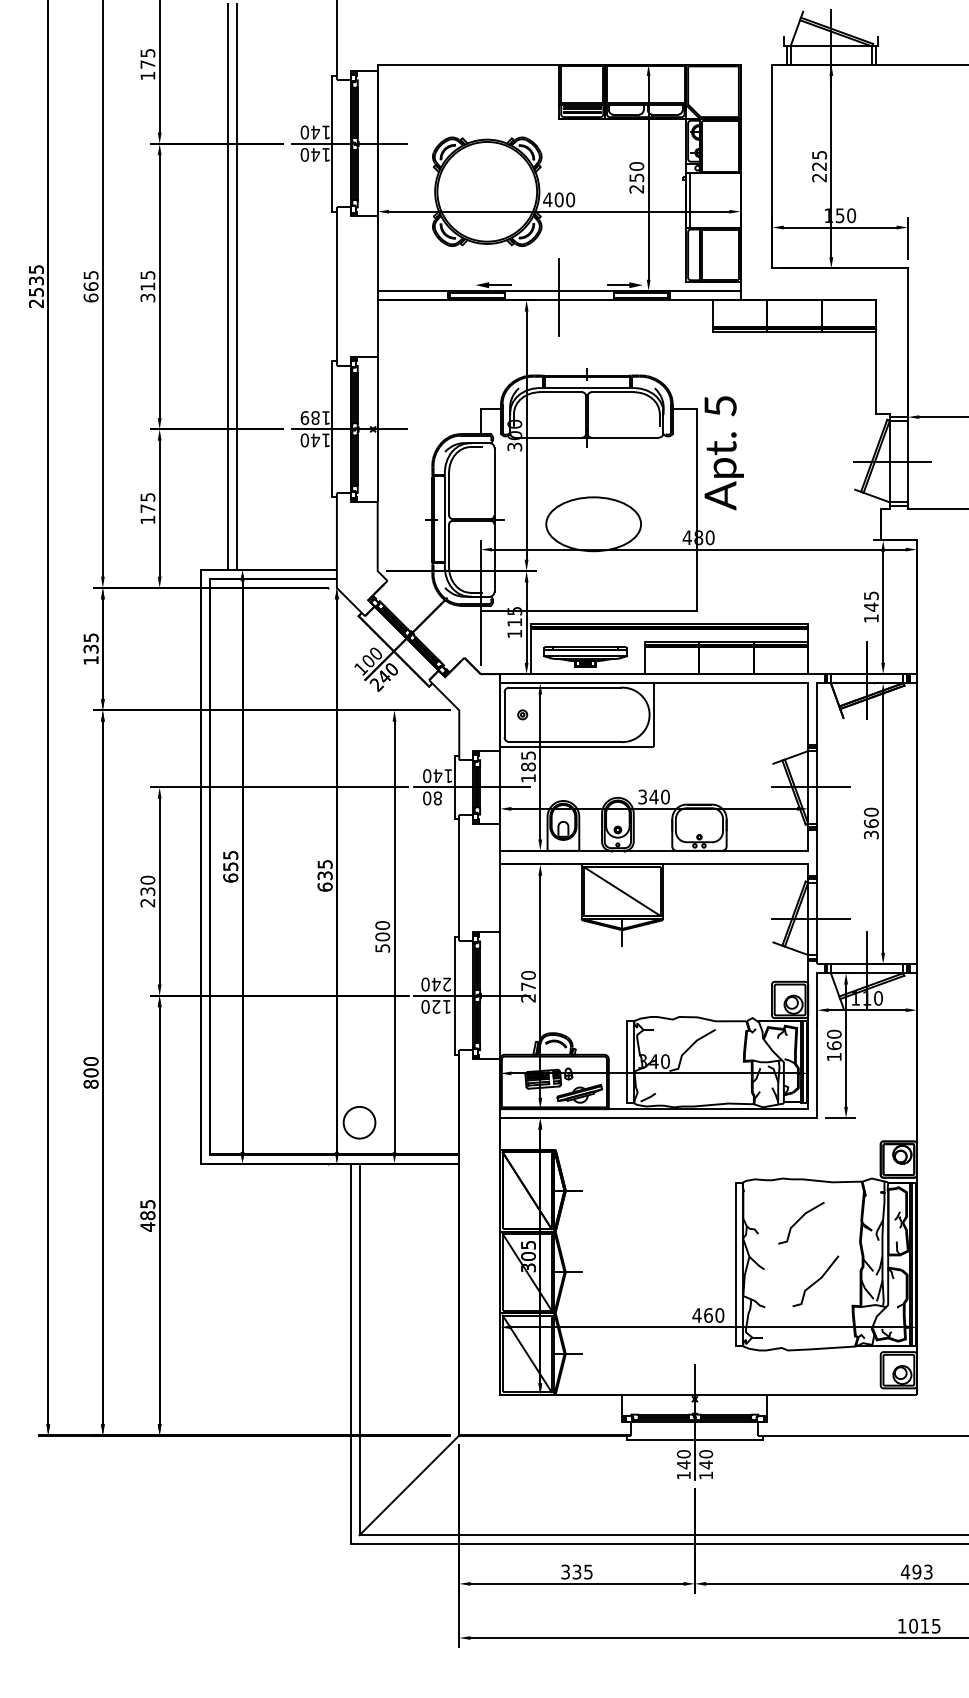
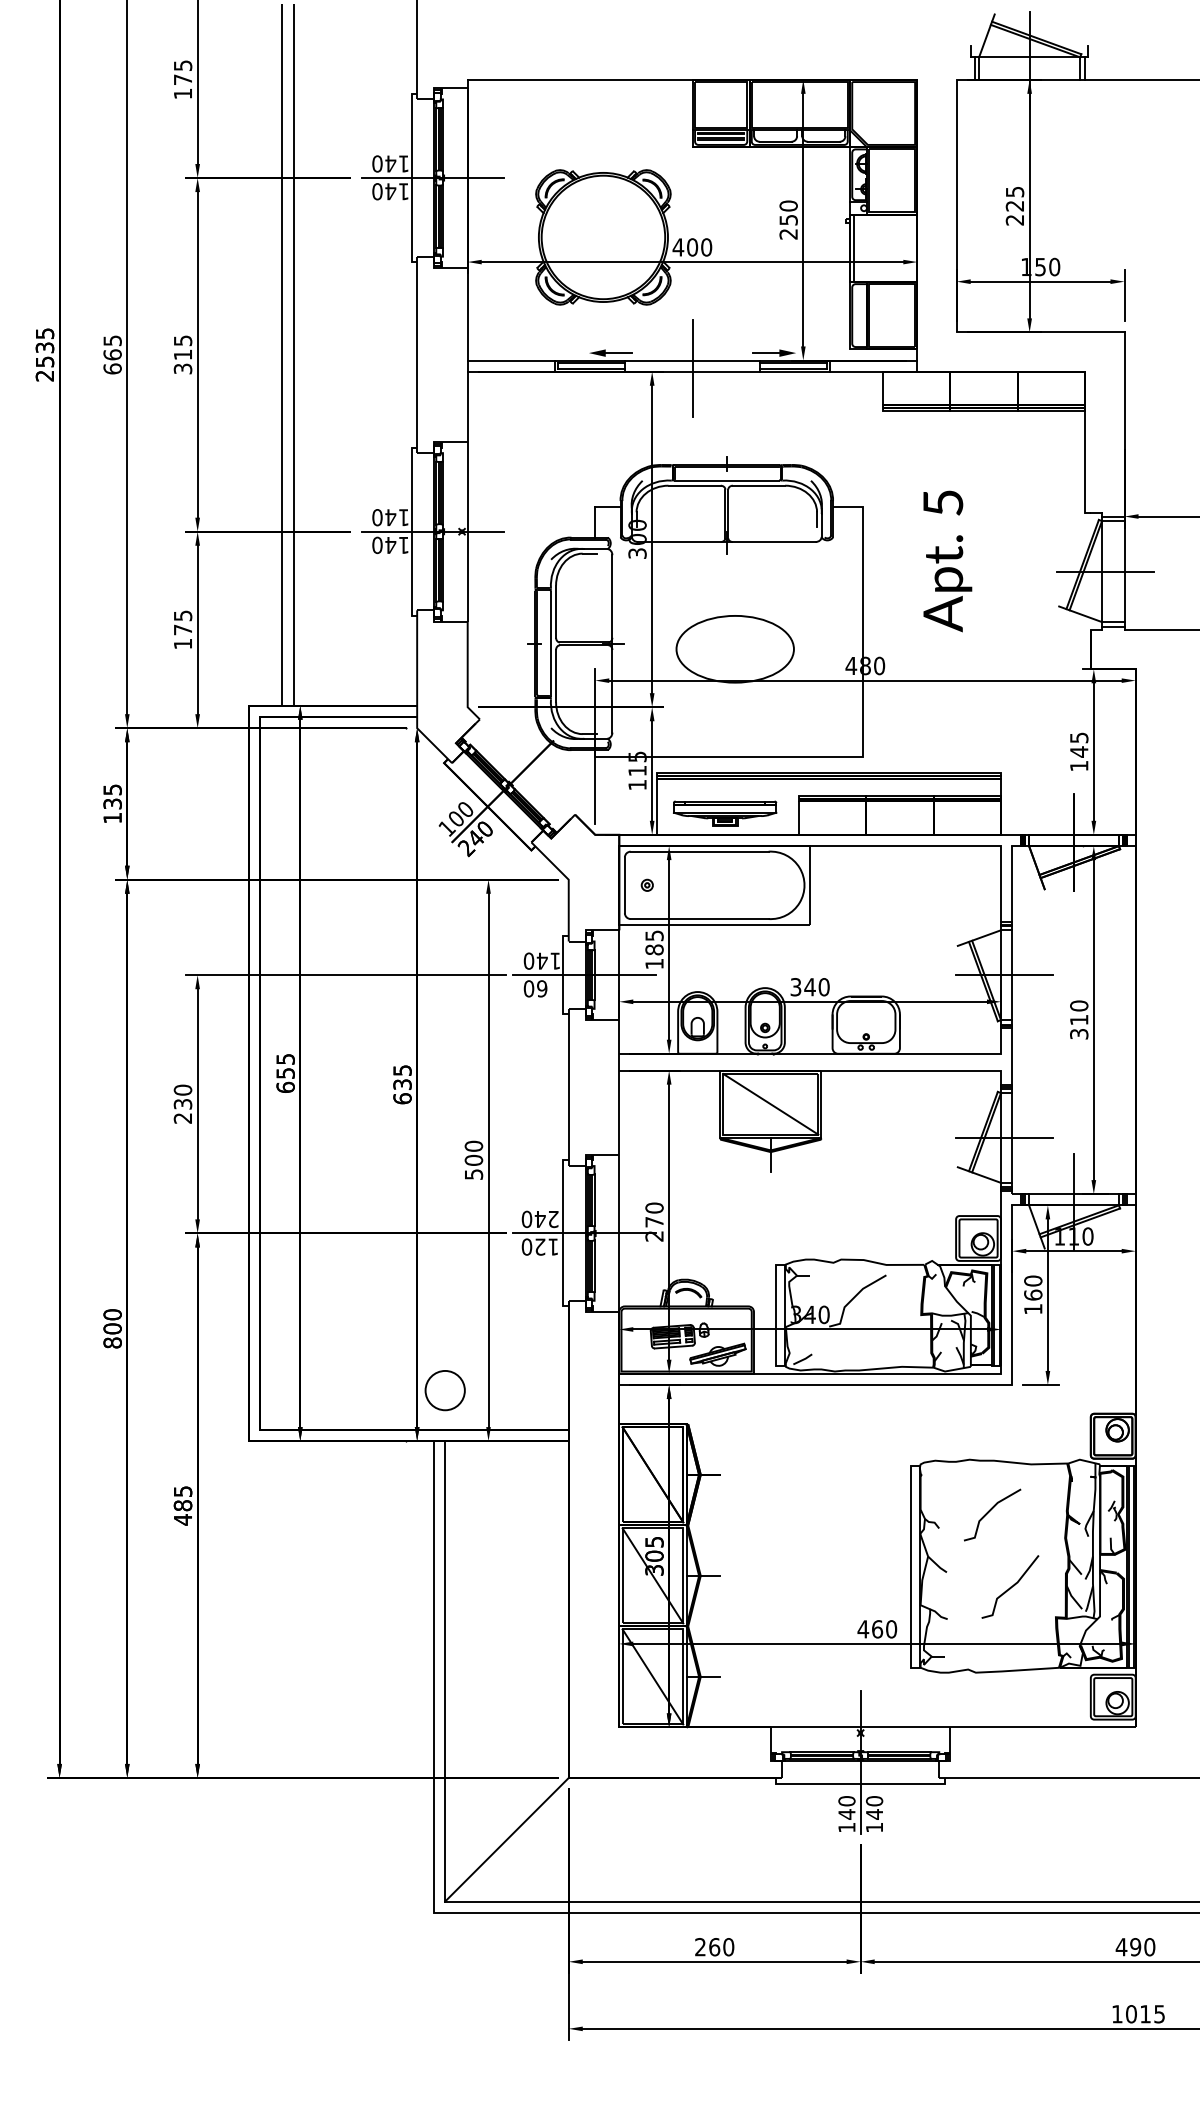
text: (309, 417) -> (383, 517), 189 -> 140
text: (723, 453) -> (946, 561), moved
text: (437, 798) -> (541, 988), 80 -> 60
text: (871, 823) -> (1079, 1019), 360 -> 310
text: (576, 1571) -> (713, 1946), 335 -> 260
text: (928, 1571) -> (1149, 1946), 493 -> 490

